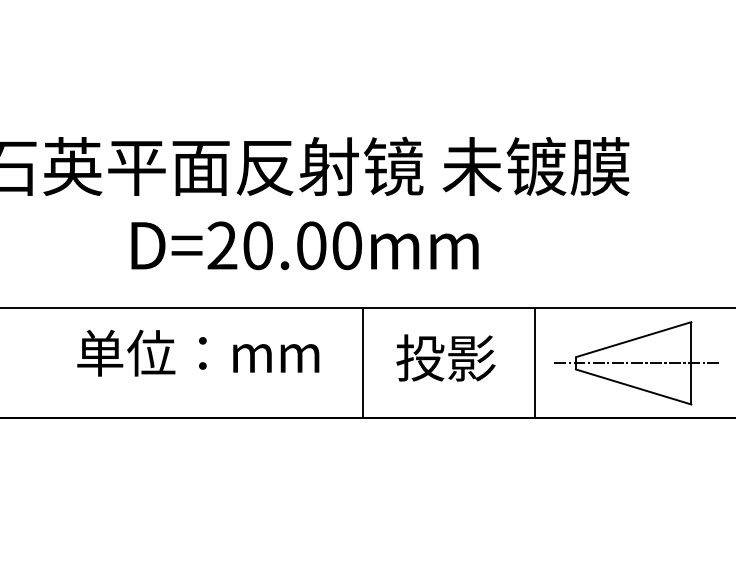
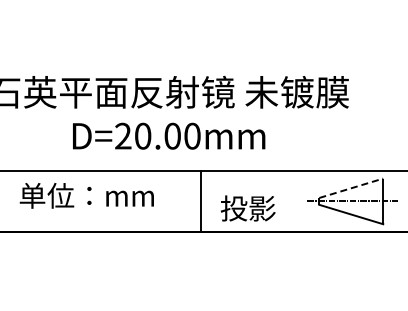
line: (634, 340) -> (351, 188), solid -> dashed
text: (197, 352) -> (86, 195), moved
text: (446, 358) -> (248, 208), moved
line: (534, 361) -> (296, 200), removed

